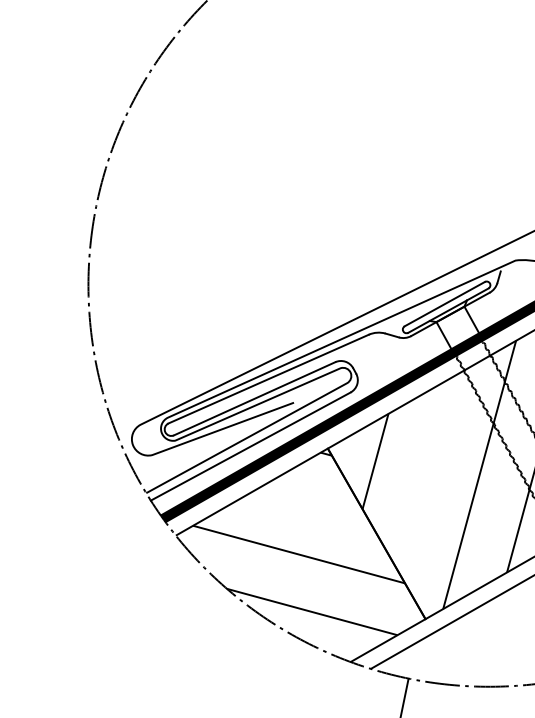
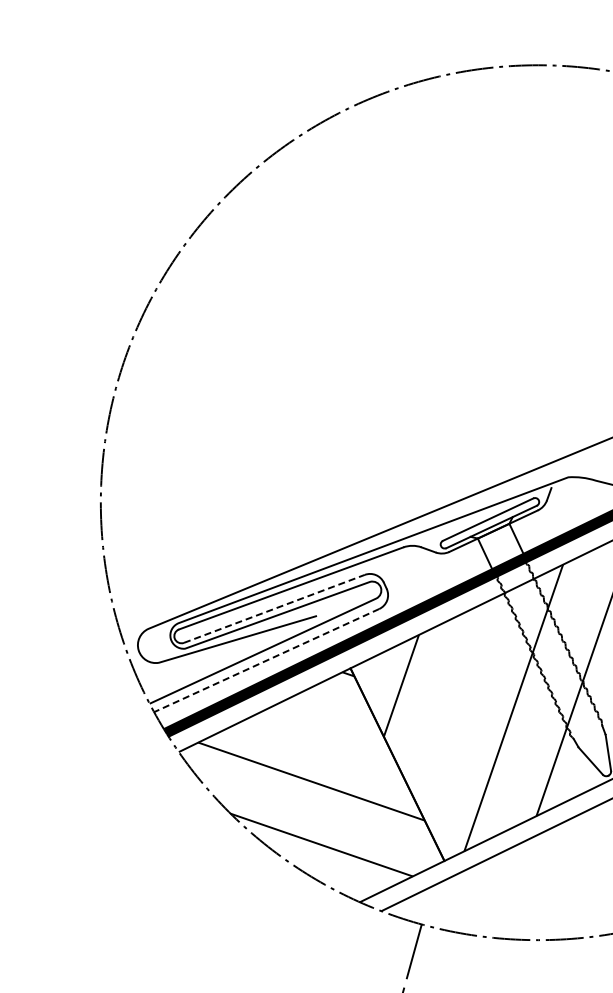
line: (254, 398) -> (274, 608), solid -> dashed
line: (250, 446) -> (266, 660), solid -> dashed

